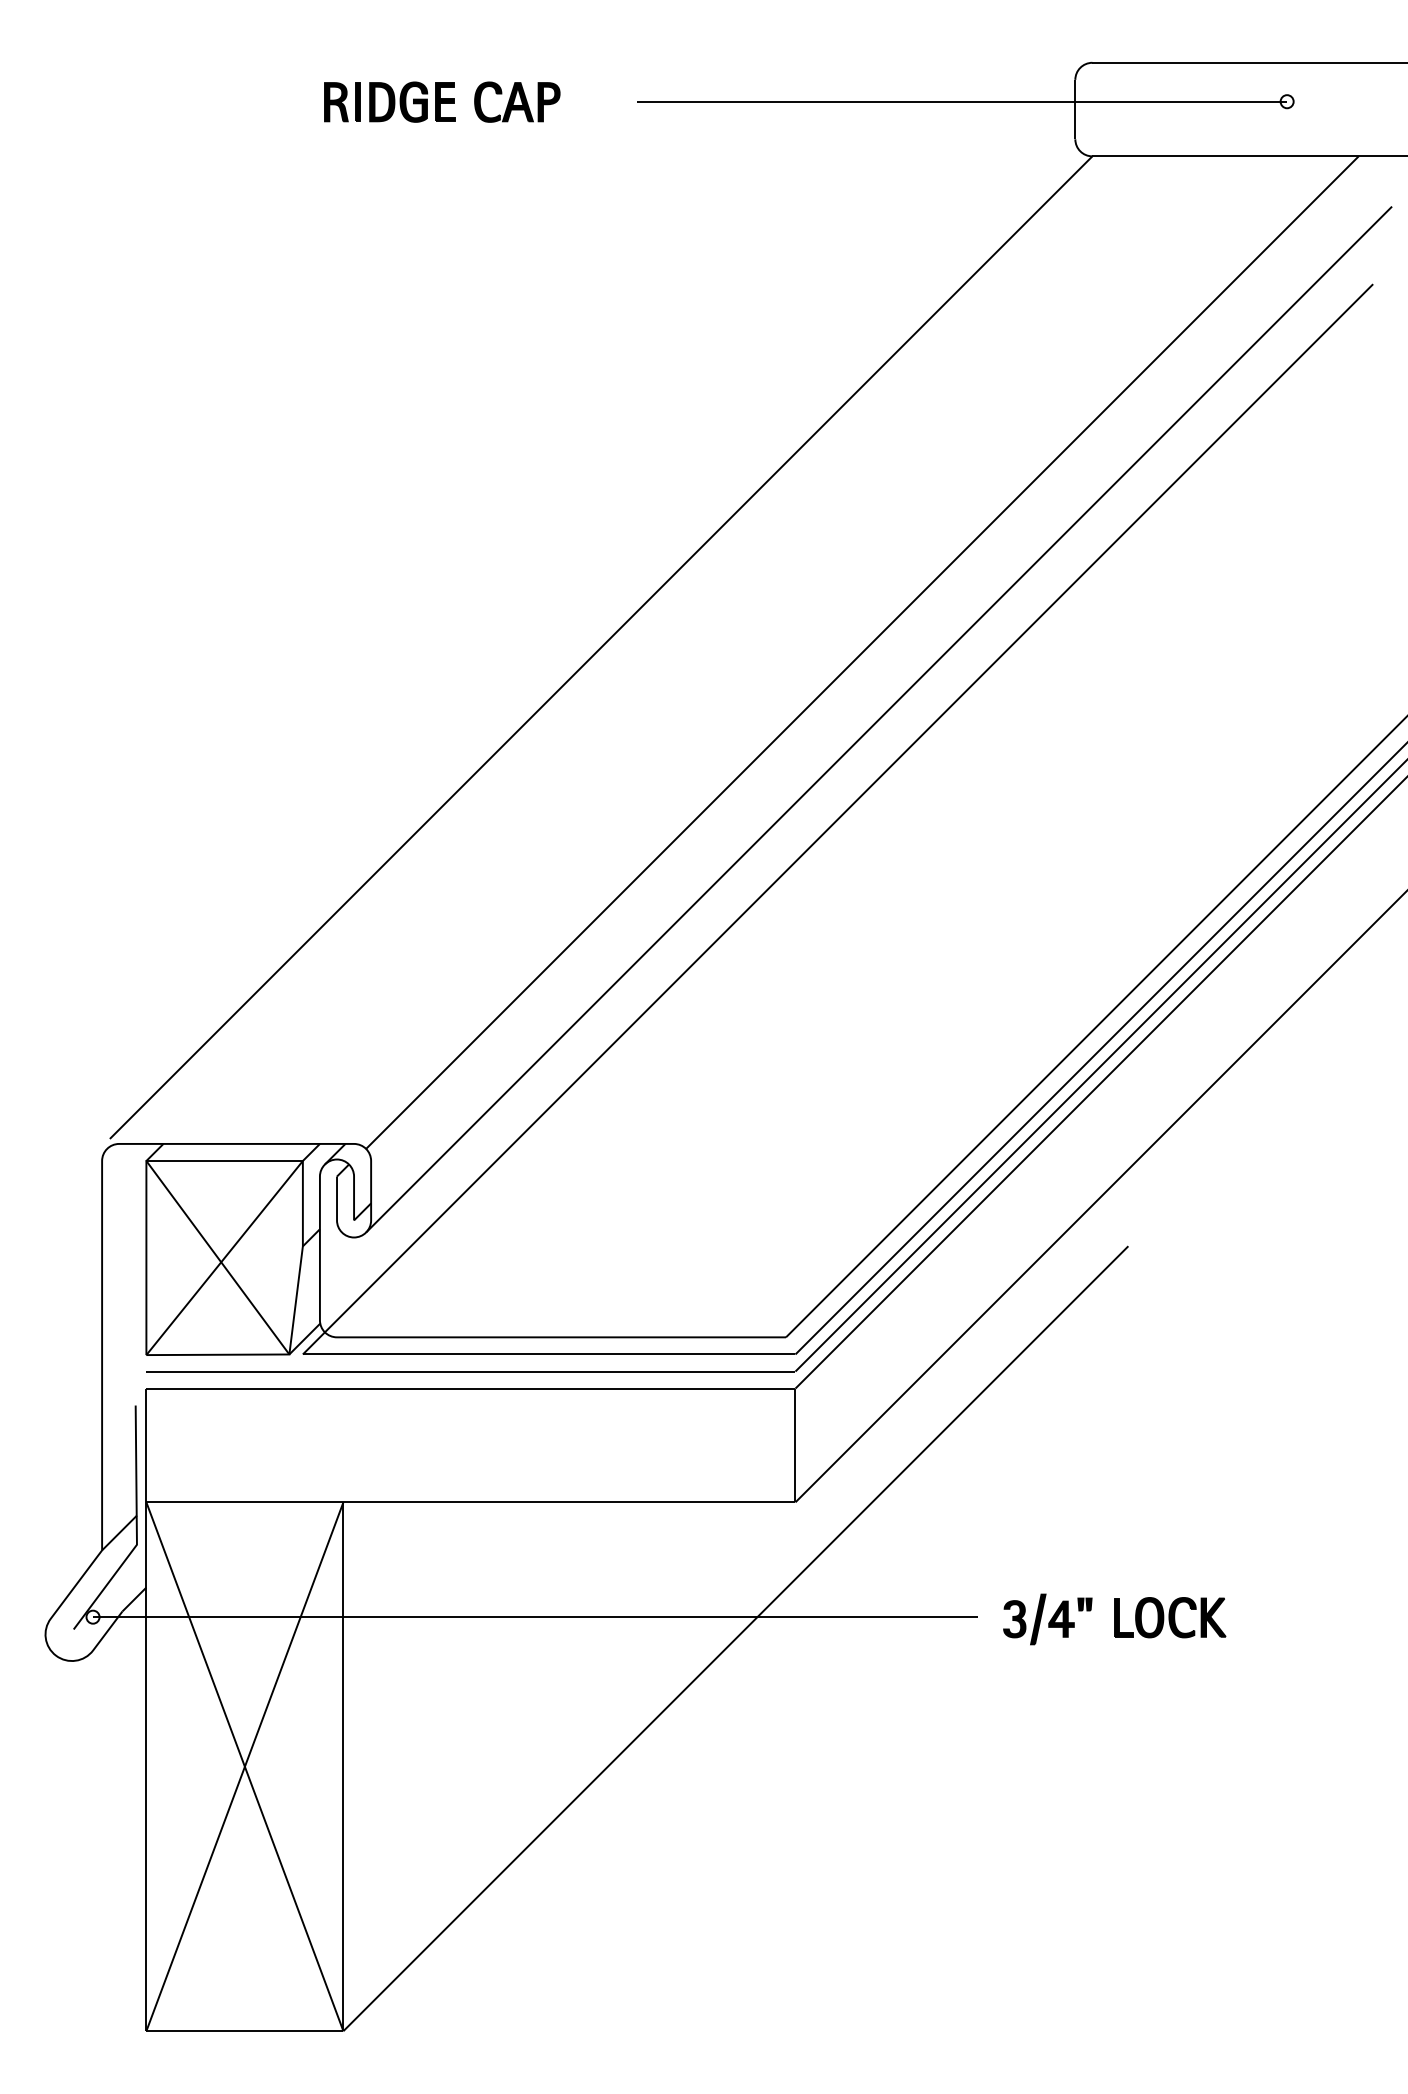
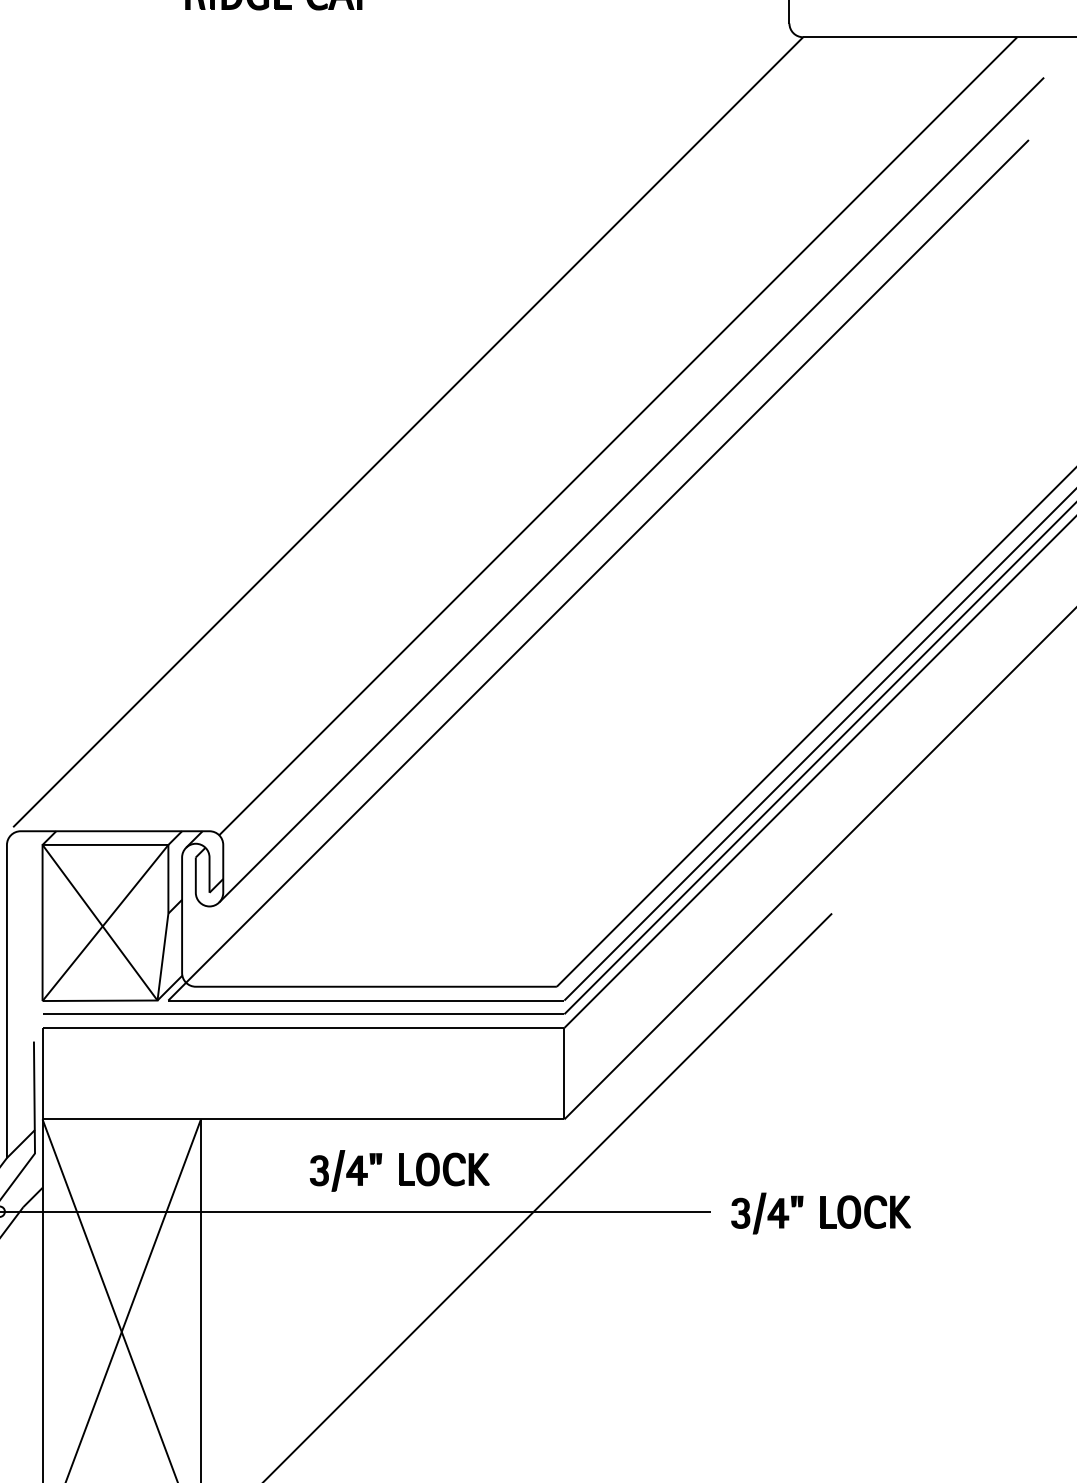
part: (590, 1566) -> (399, 1170), added

